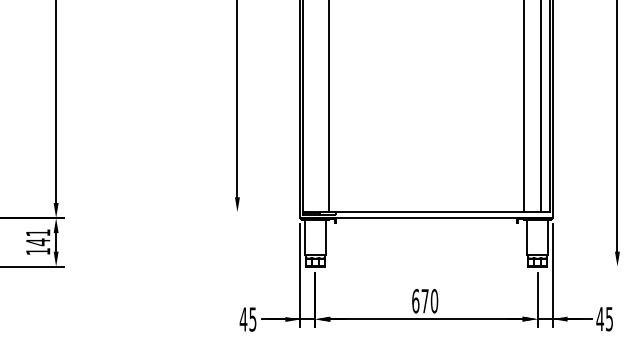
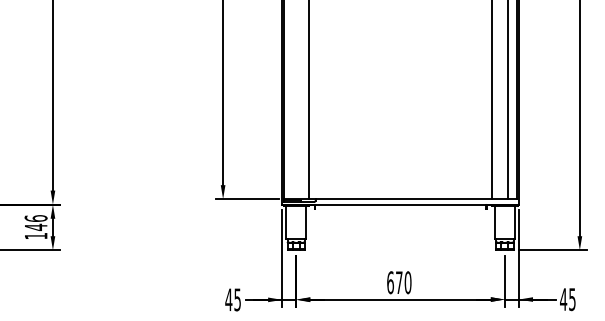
line: (263, 212) -> (247, 199), added
text: (37, 232) -> (35, 218), 141 -> 146
line: (588, 266) -> (552, 250), added

